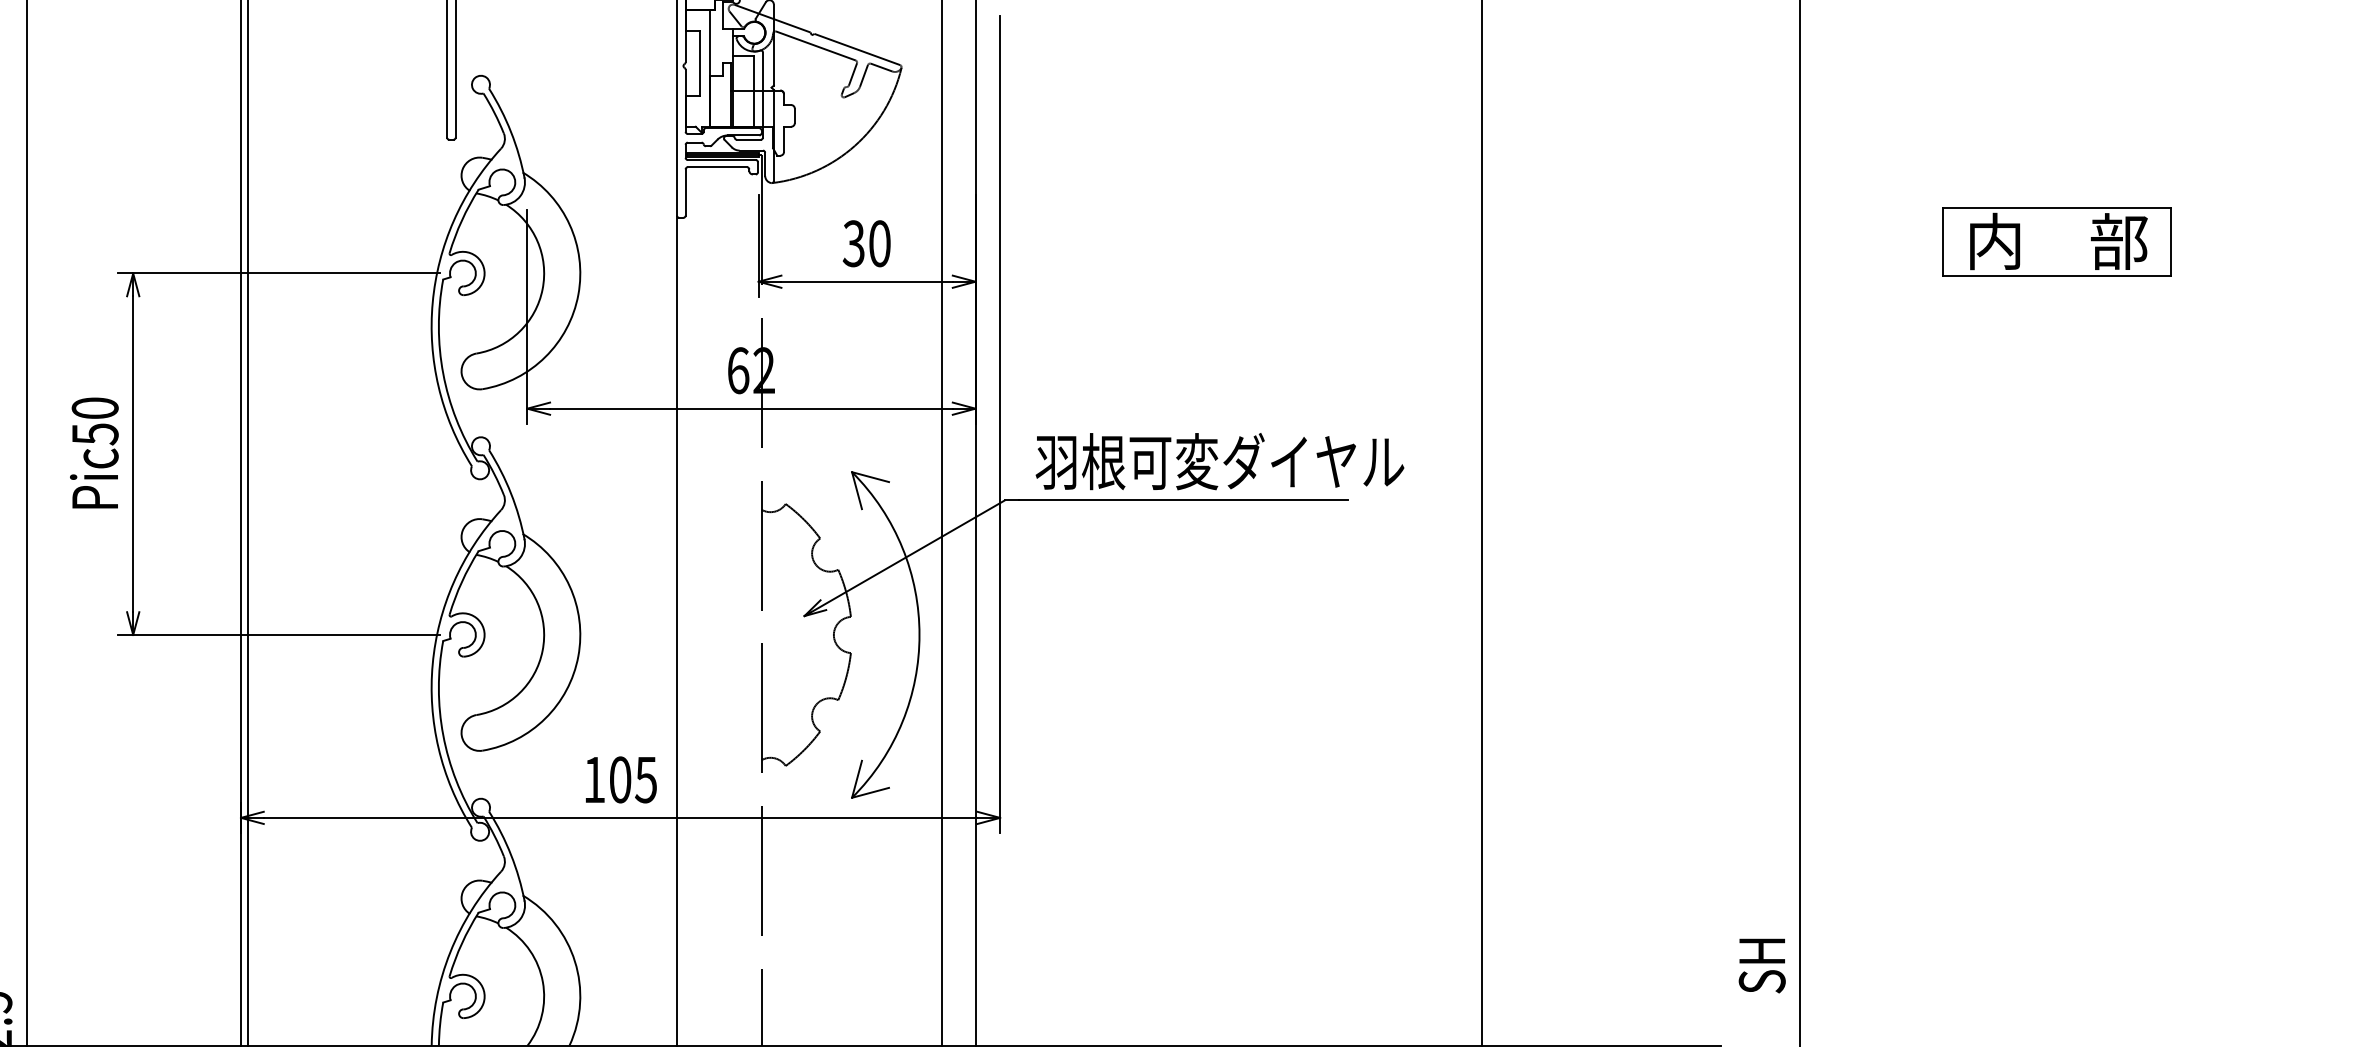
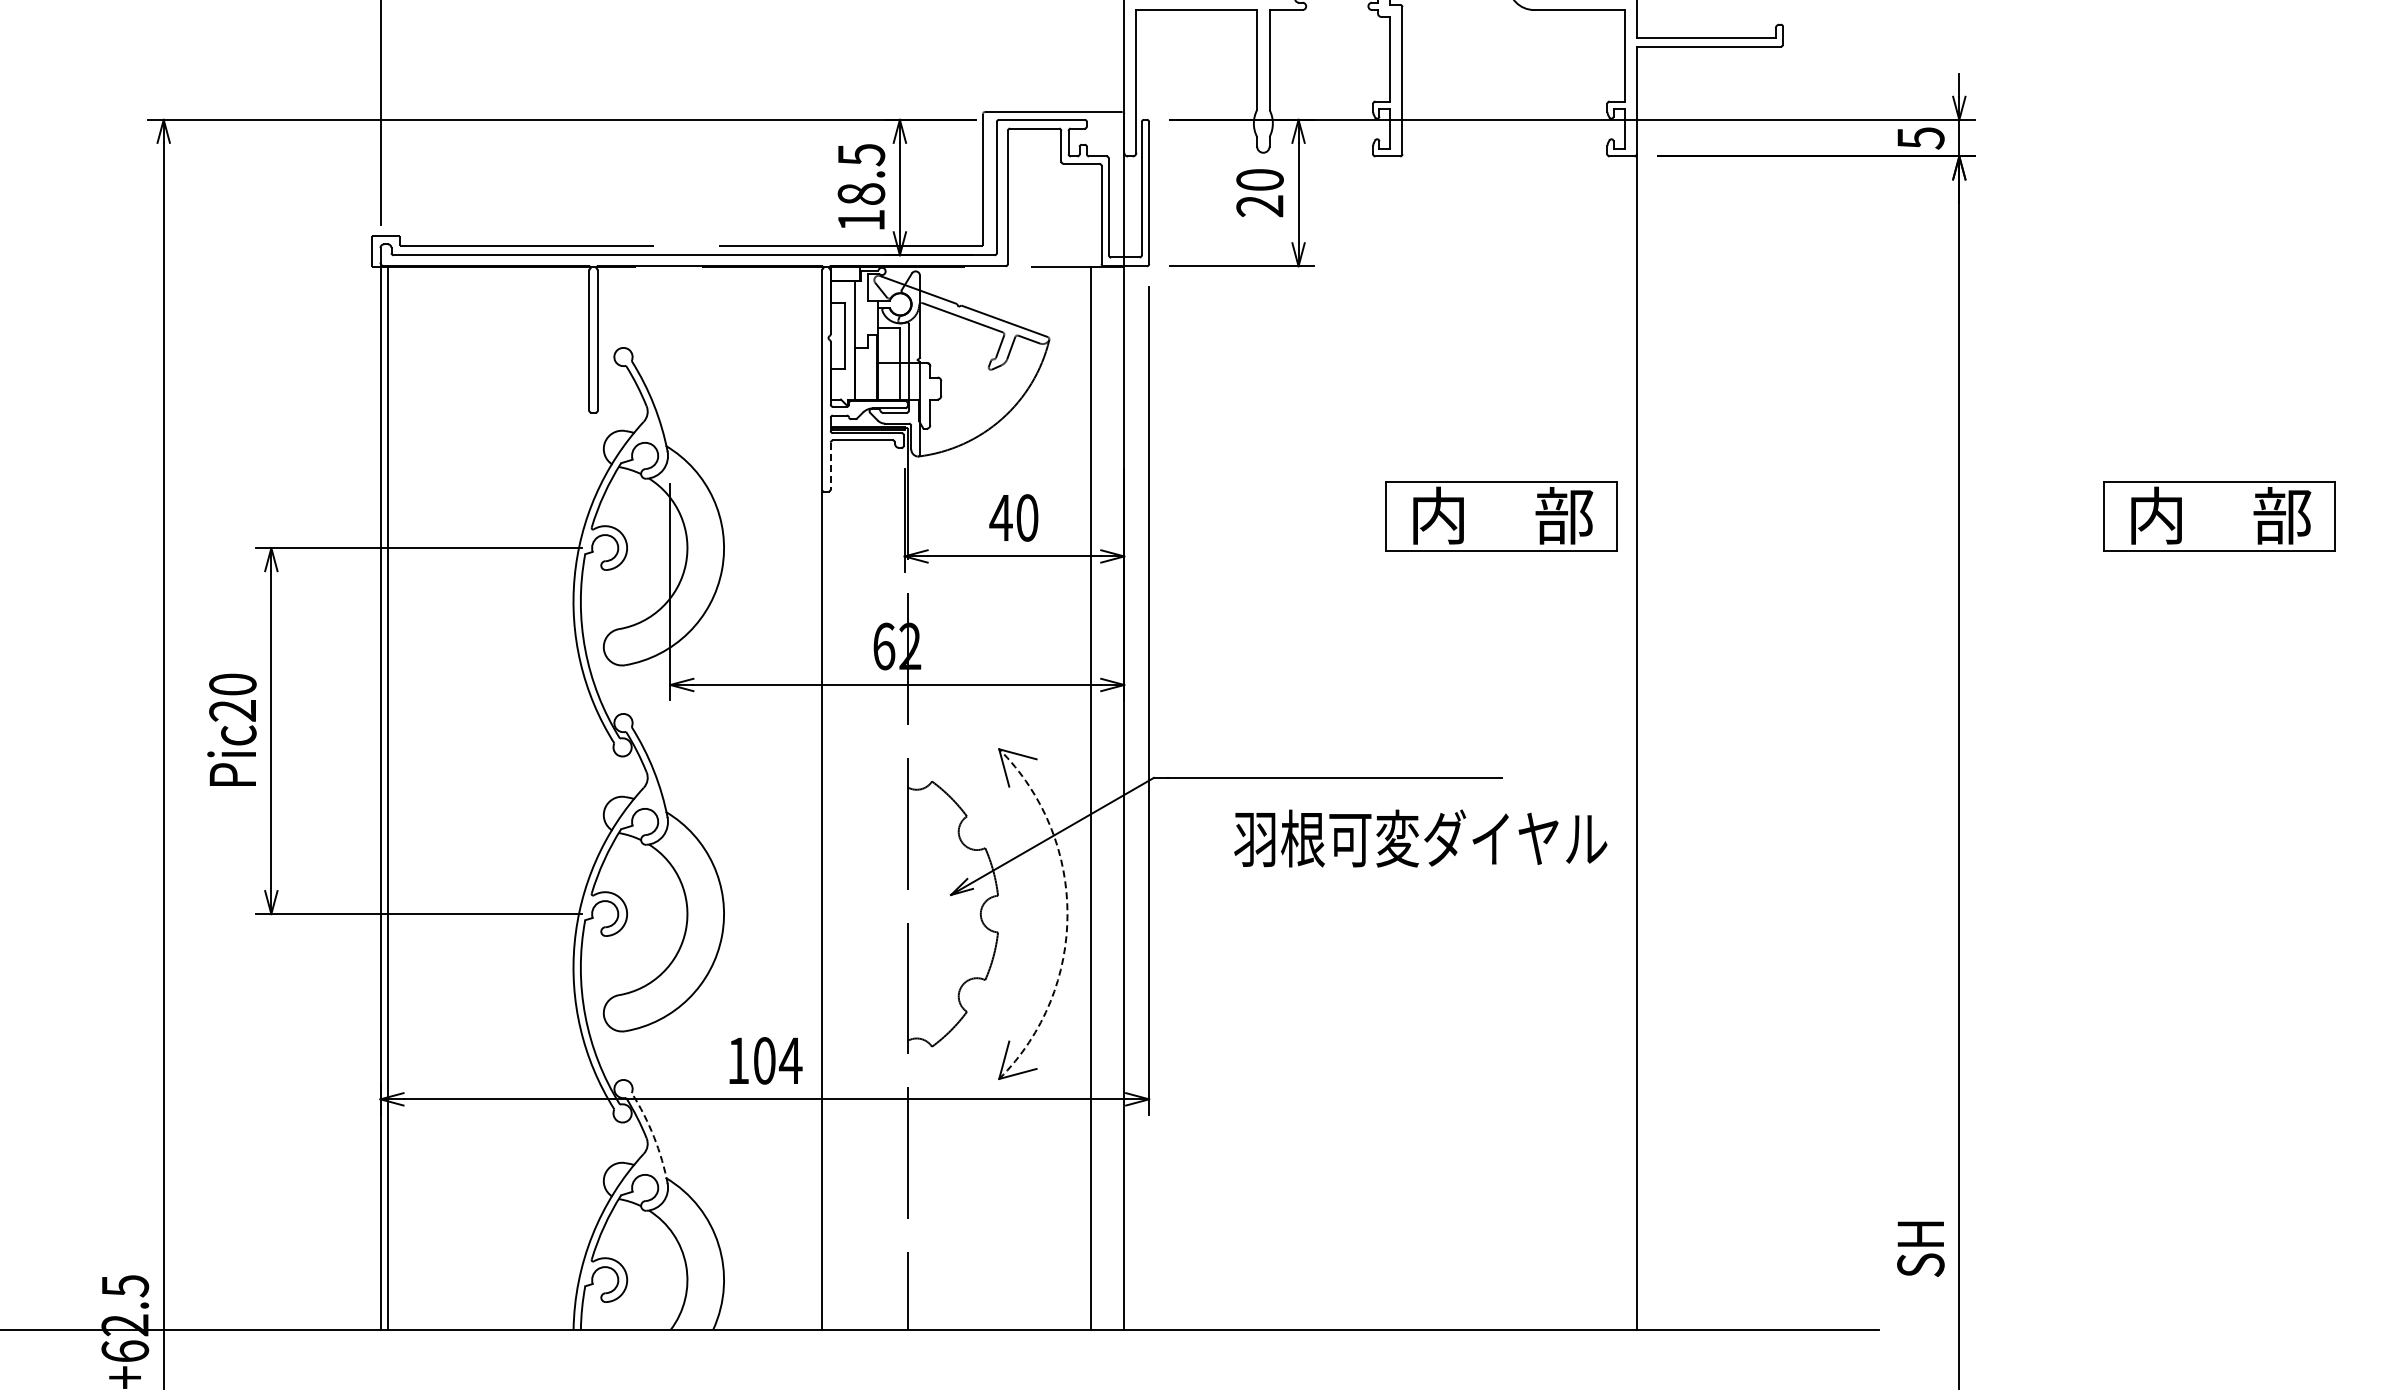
line: (685, 192) -> (830, 466), solid -> dashed
part: (1348, 242) -> (1501, 516), added
text: (853, 243) -> (1000, 517), 30 -> 40
text: (94, 434) -> (232, 711), Pic50 -> Pic20
text: (1219, 461) -> (1420, 838), moved
arc: (919, 635) -> (1067, 914), solid -> dashed
text: (645, 779) -> (790, 1060), 105 -> 104
arc: (511, 854) -> (654, 1136), solid -> dashed

